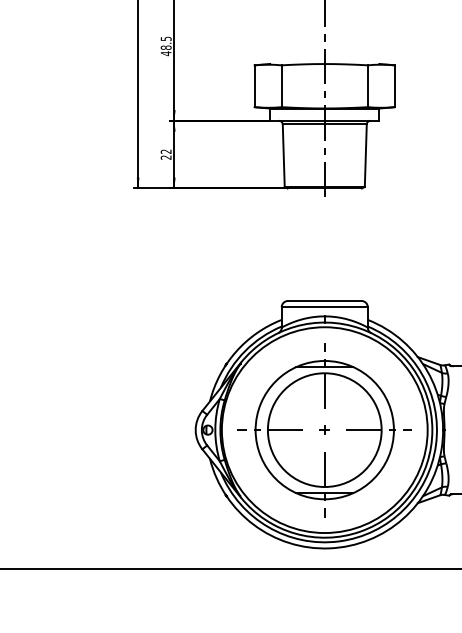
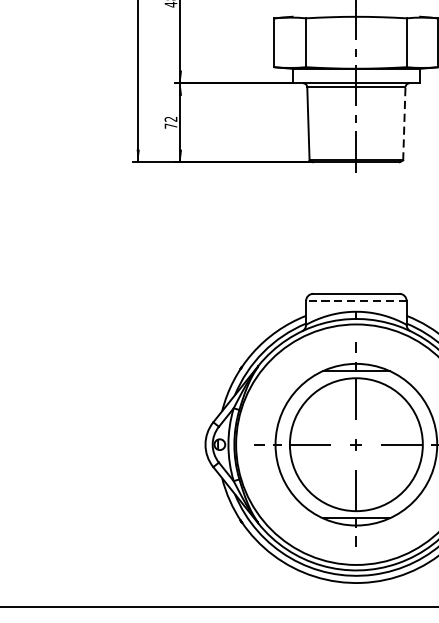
line: (365, 155) -> (403, 123), solid -> dashed
text: (165, 157) -> (170, 126), 22 -> 72
line: (324, 307) -> (356, 301), solid -> dashed

